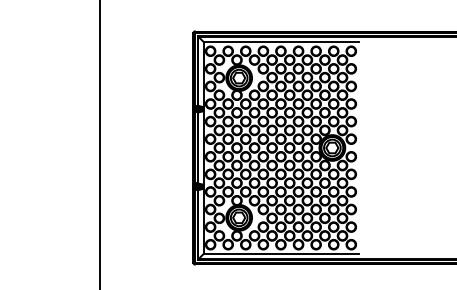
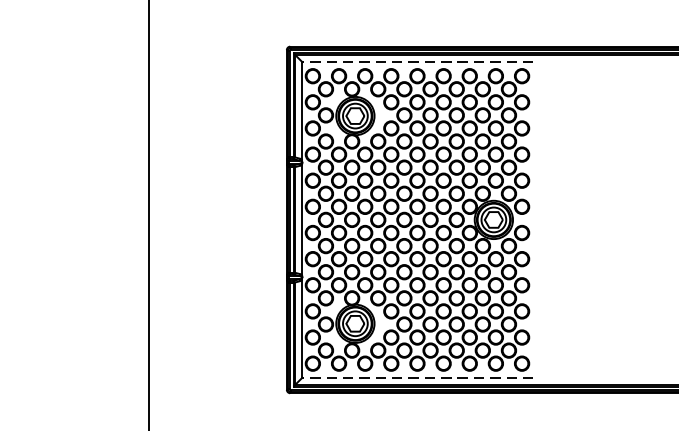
line: (281, 41) -> (418, 61), solid -> dashed
line: (281, 254) -> (418, 378), solid -> dashed

